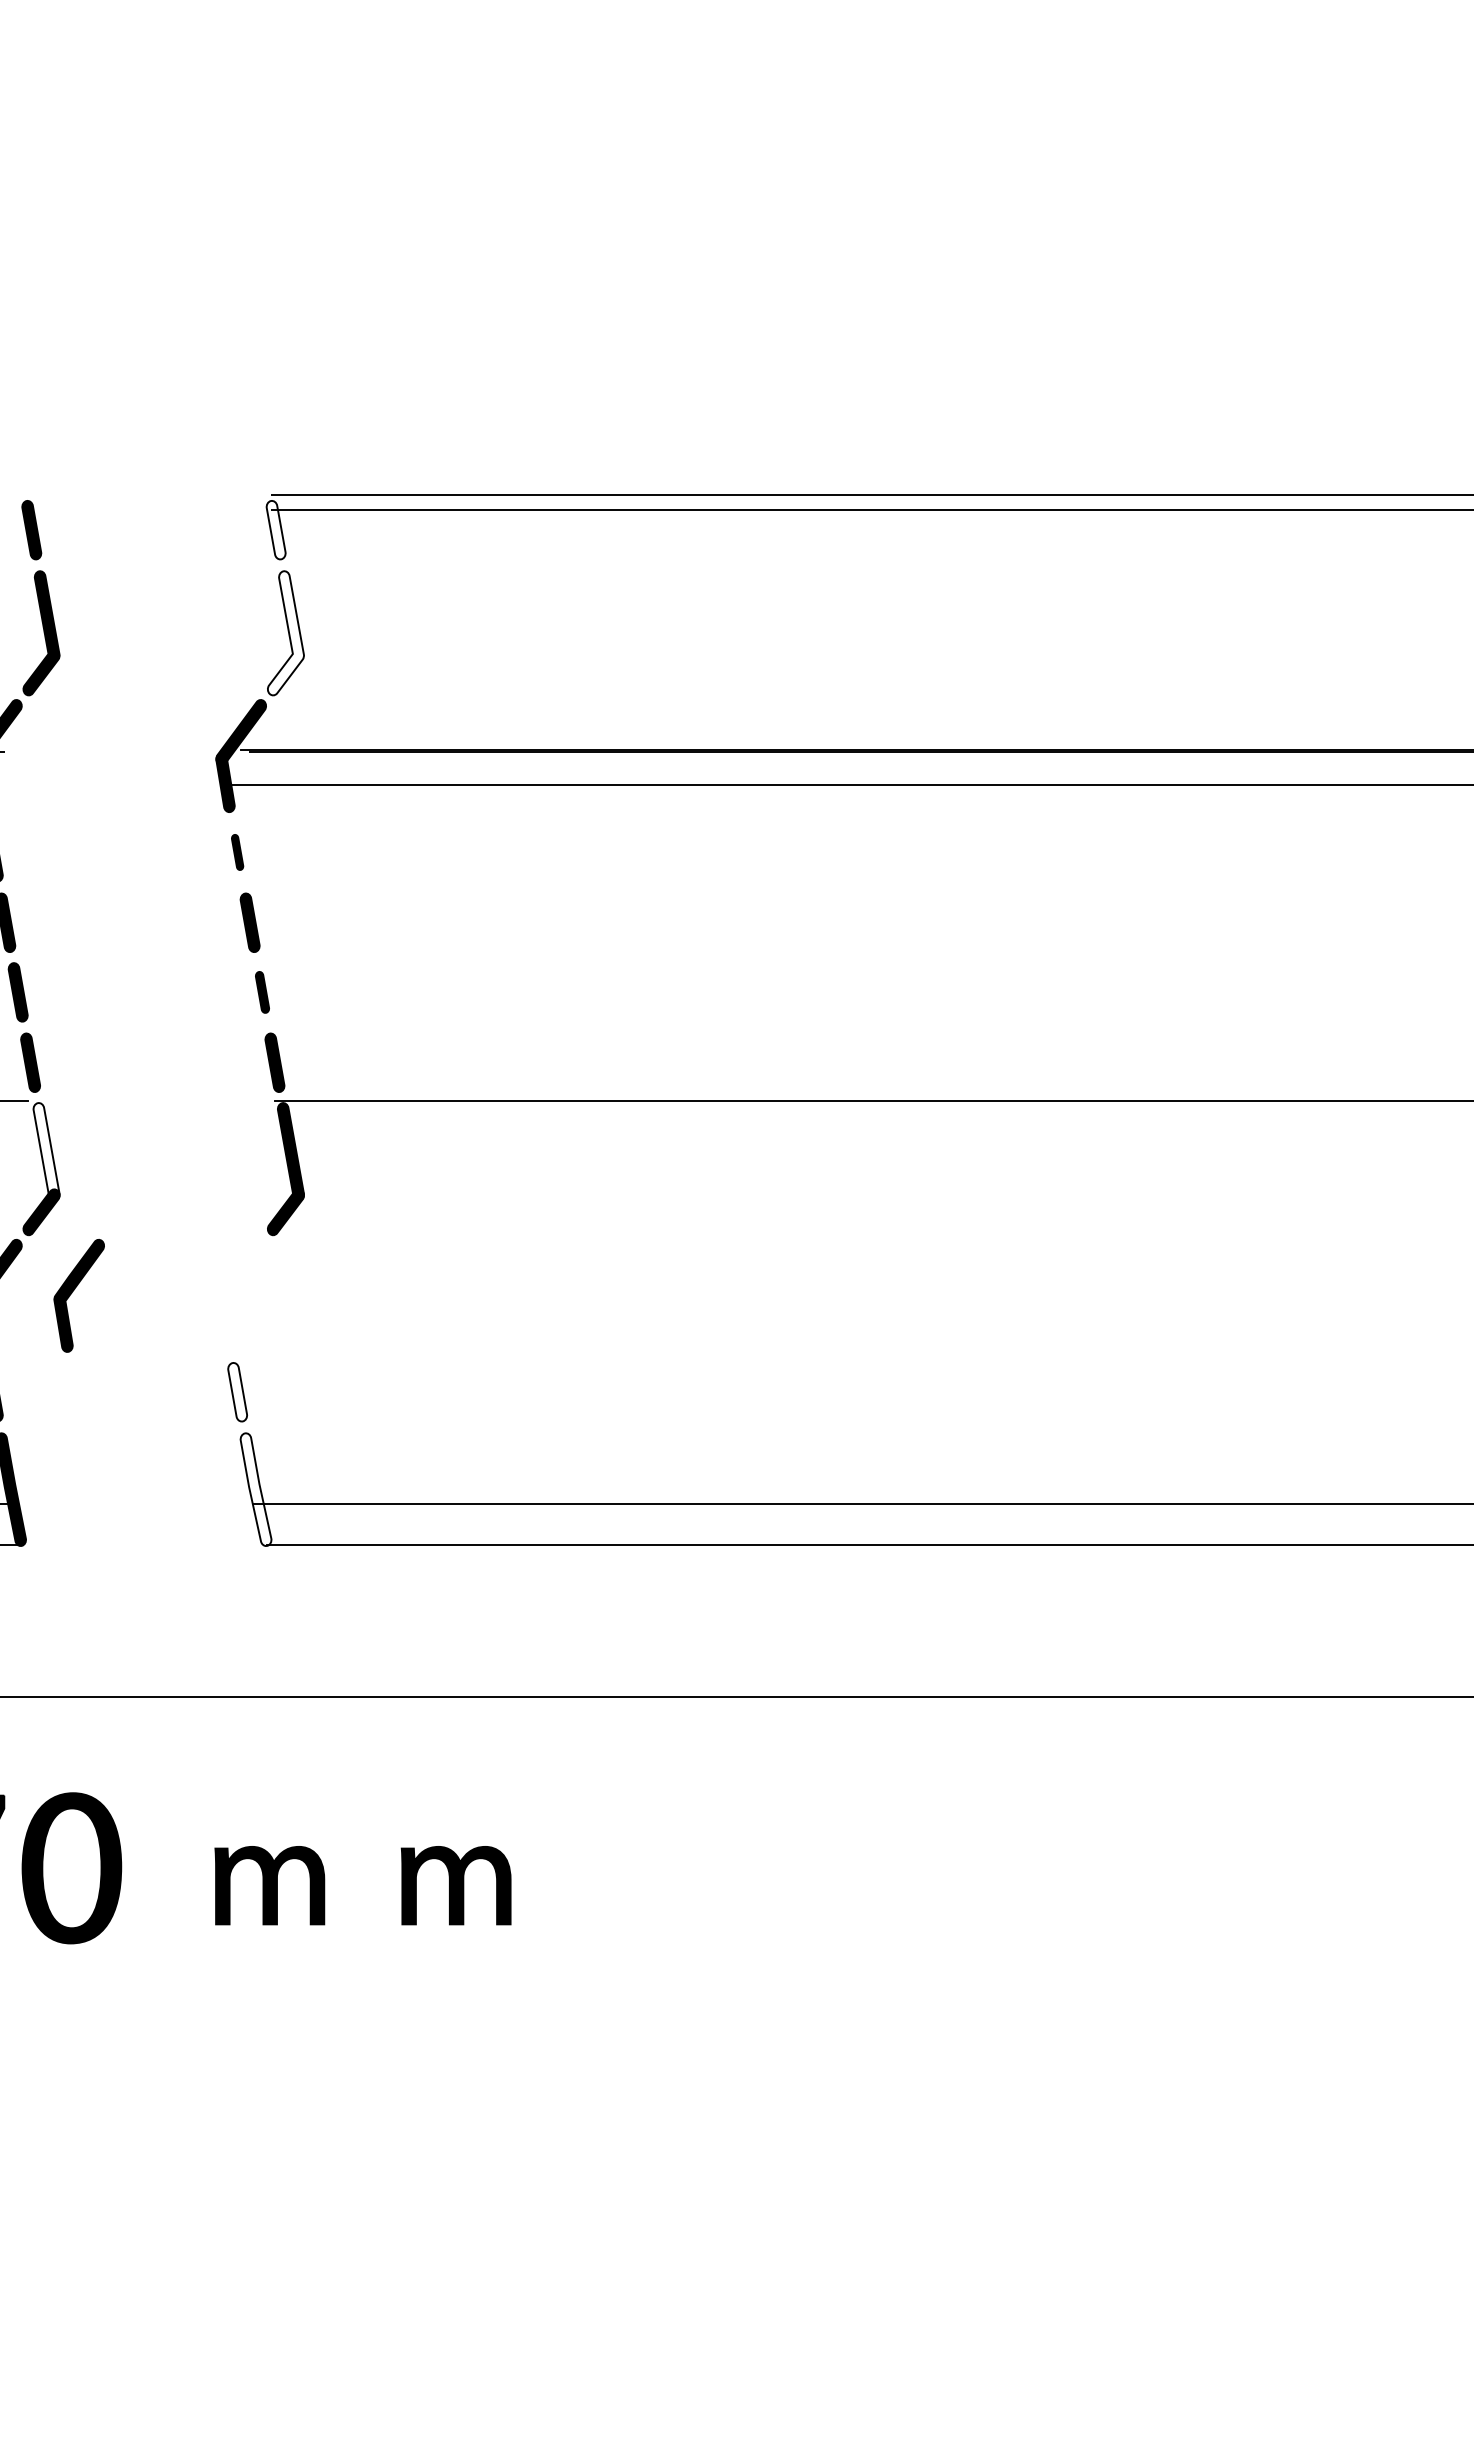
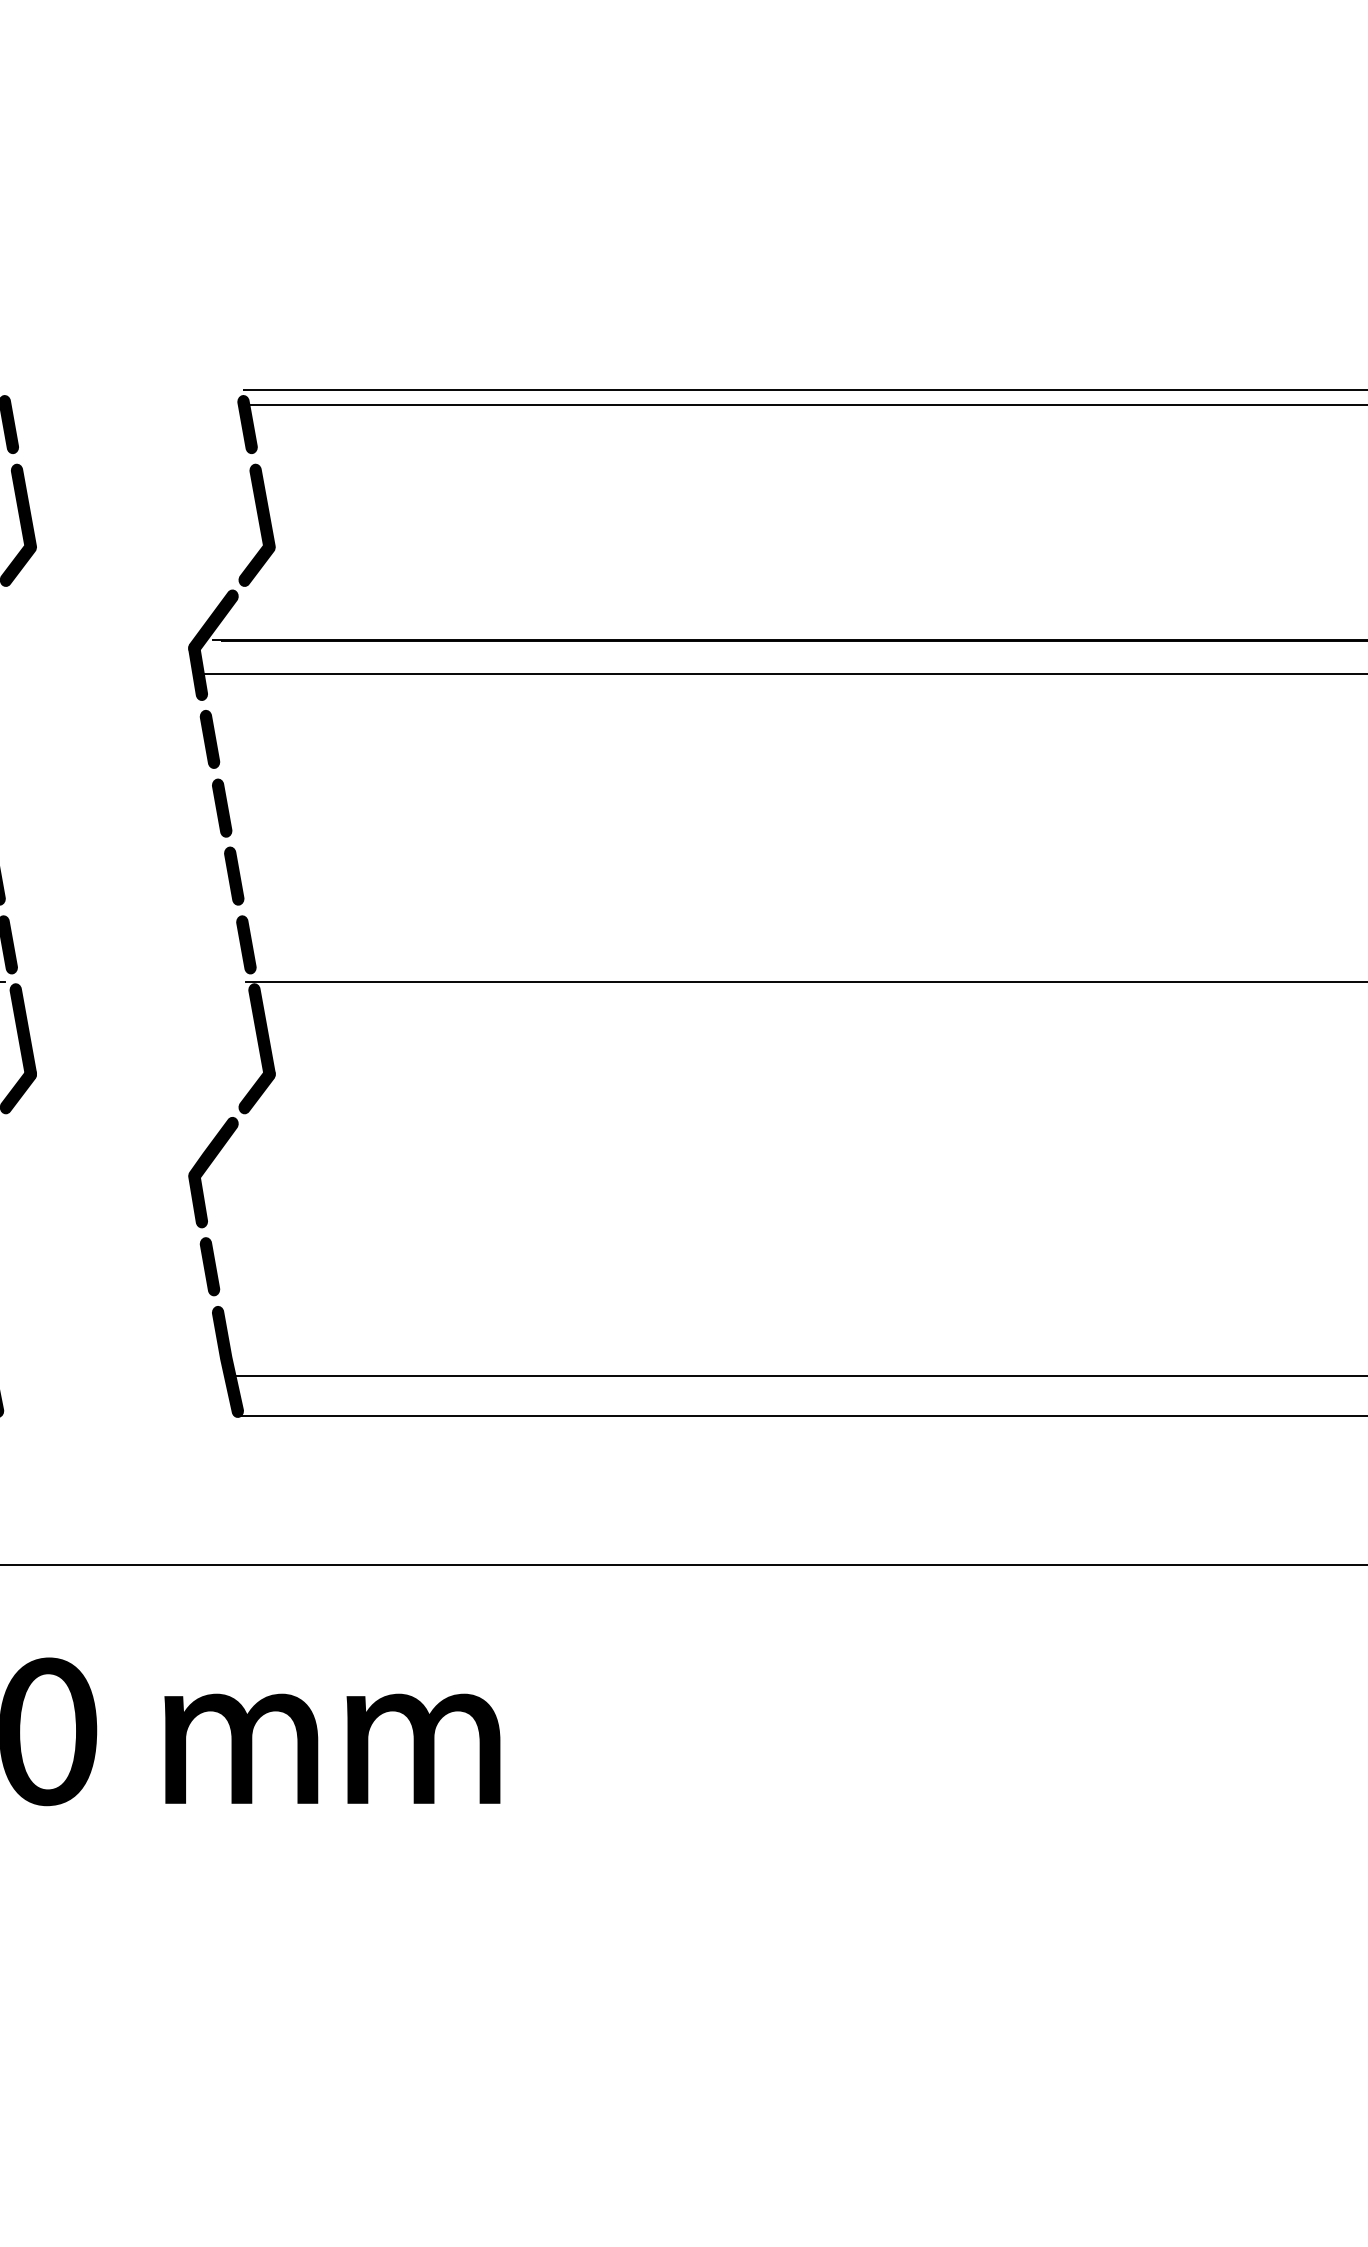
fill: (275, 530) -> (246, 424), added
fill: (285, 633) -> (256, 525), added
part: (237, 852) -> (209, 739), size x1.67
part: (262, 992) -> (234, 876), size x1.43
fill: (46, 1151) -> (23, 1031), added
part: (72, 1293) -> (206, 1170), moved
fill: (237, 1392) -> (209, 1266), added
fill: (255, 1489) -> (227, 1361), added
part: (269, 1885) -> (241, 1748), size x1.43
part: (455, 1885) -> (422, 1748), size x1.43

